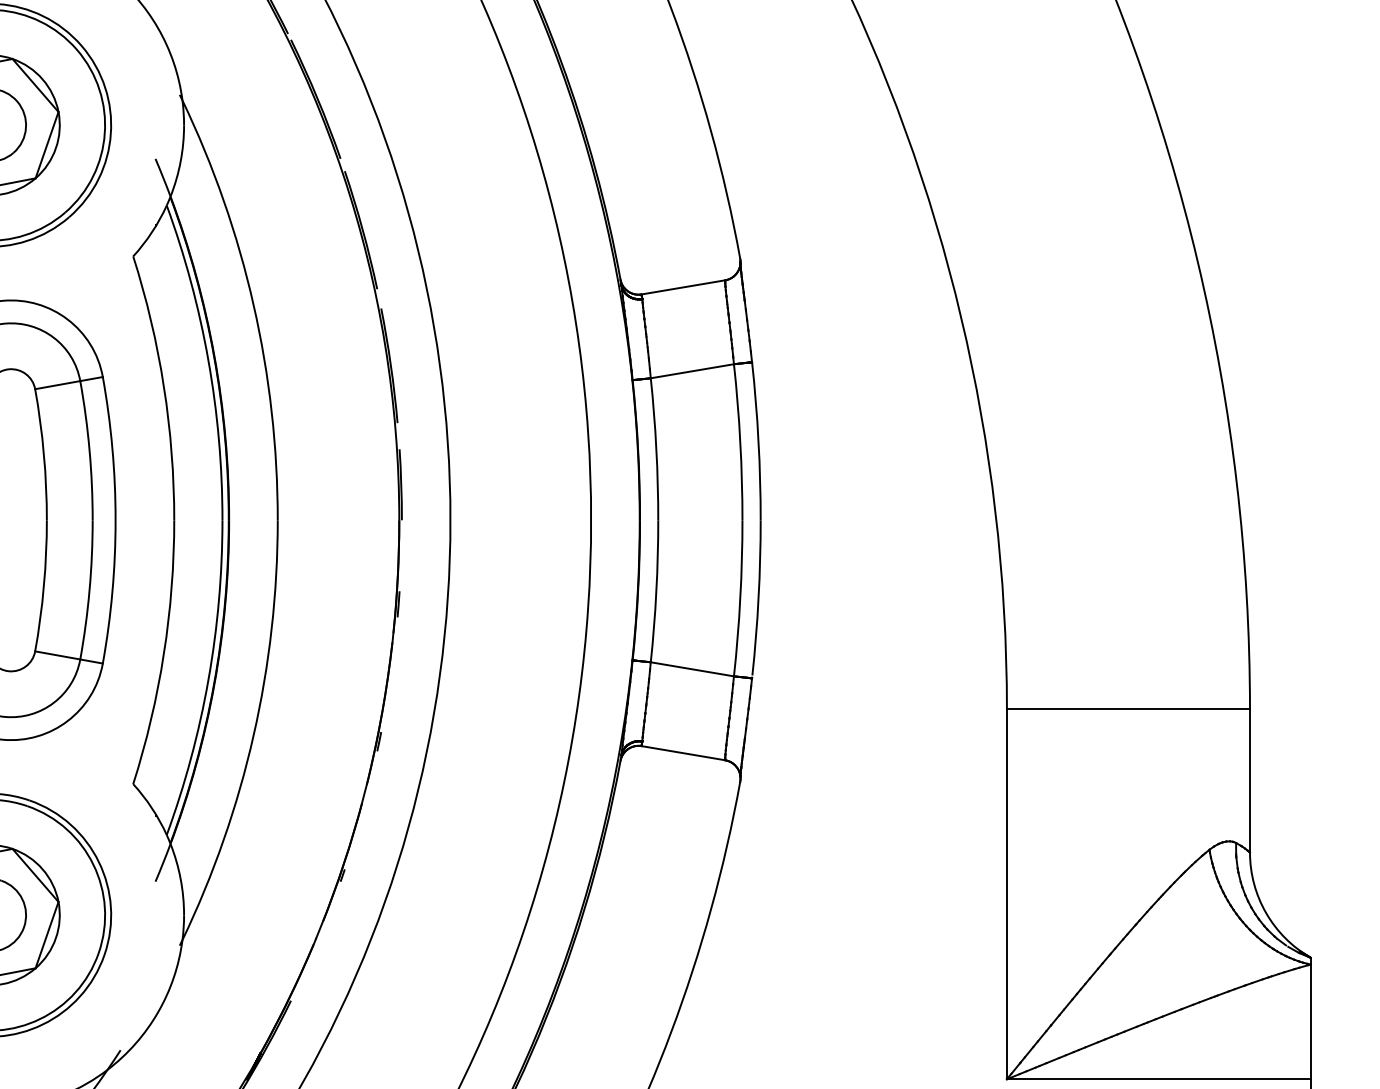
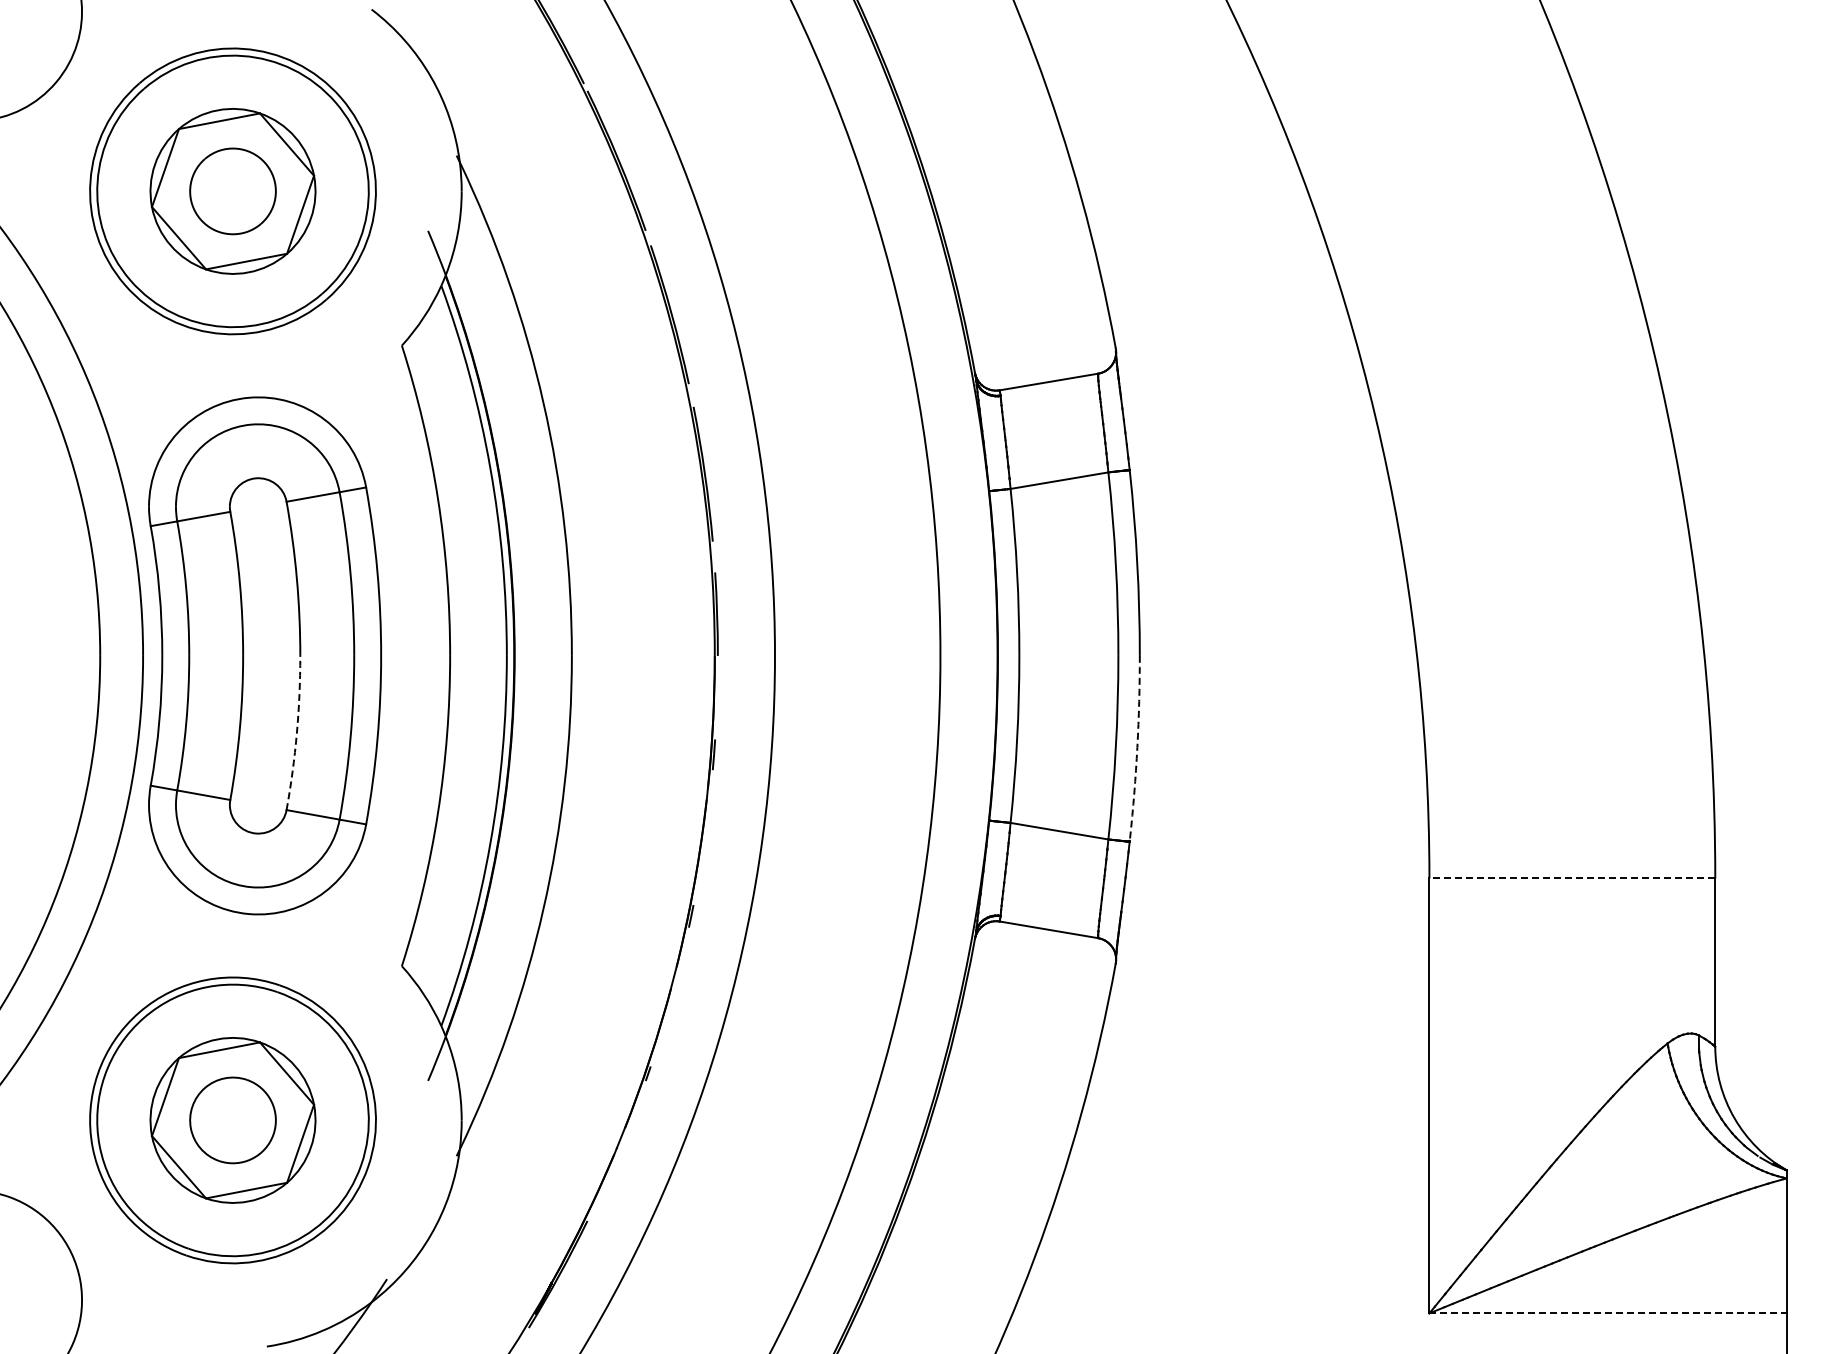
arc: (43, 586) -> (296, 733), solid -> dashed
arc: (758, 598) -> (1137, 747), solid -> dashed
line: (1128, 709) -> (1572, 878), solid -> dashed
line: (1159, 1079) -> (1608, 1313), solid -> dashed

